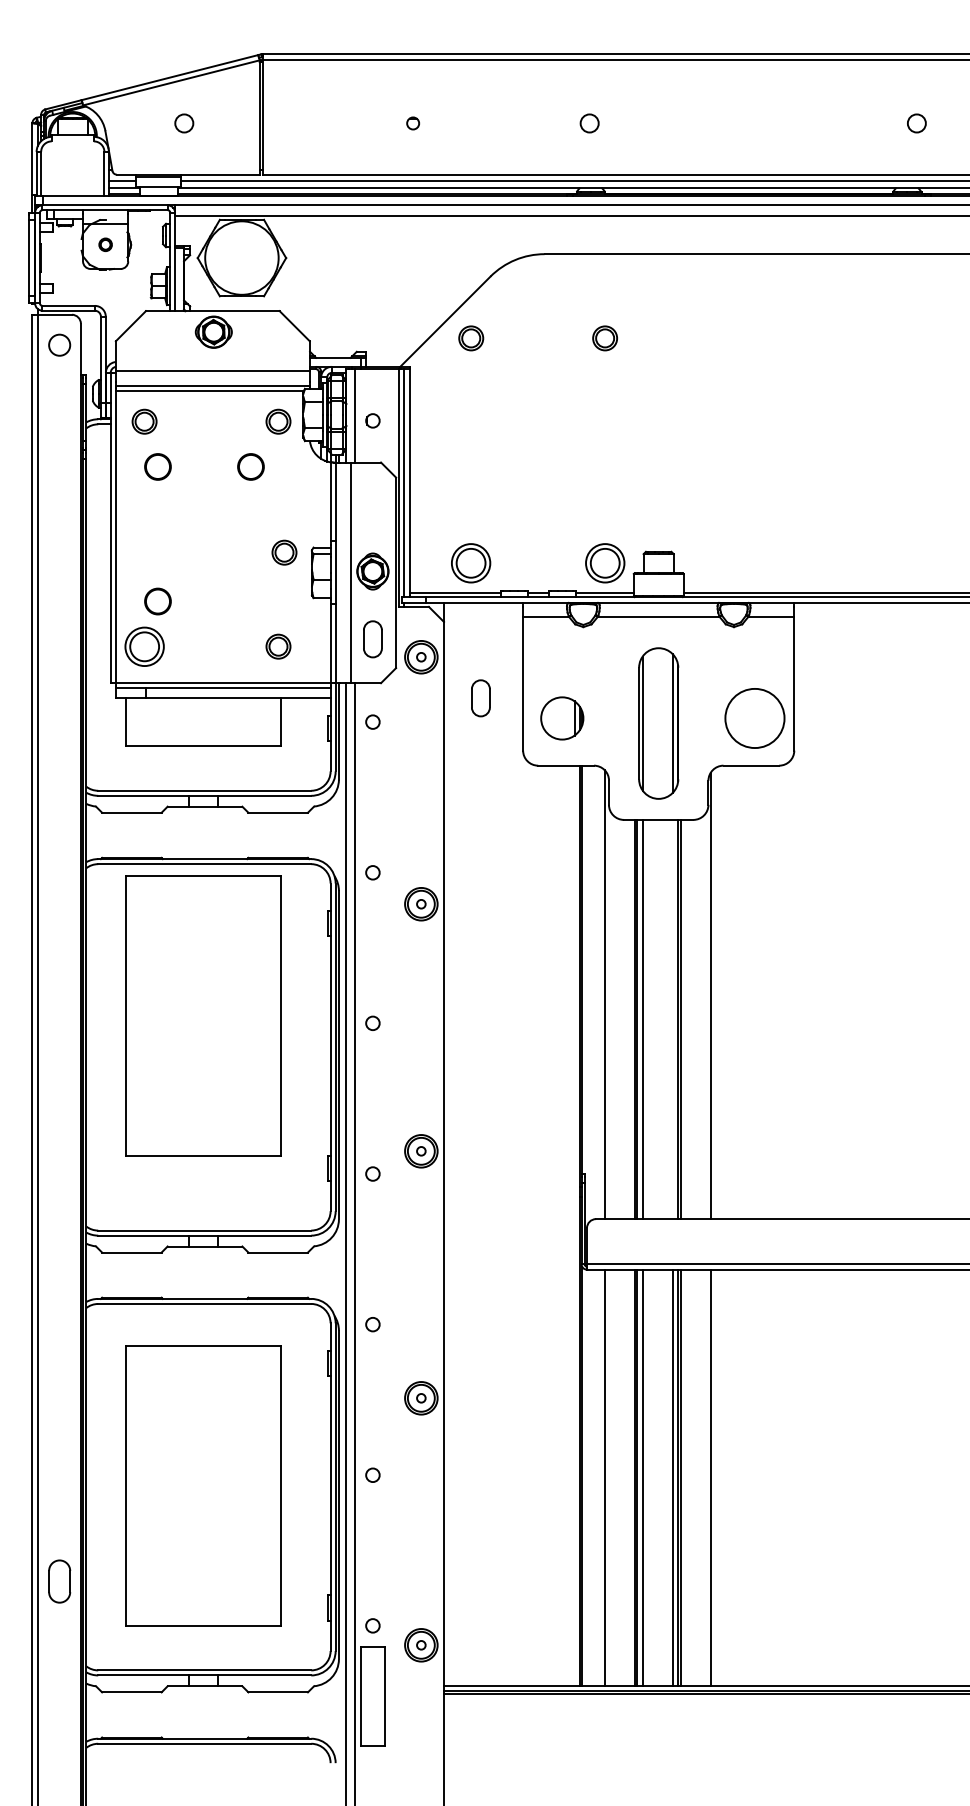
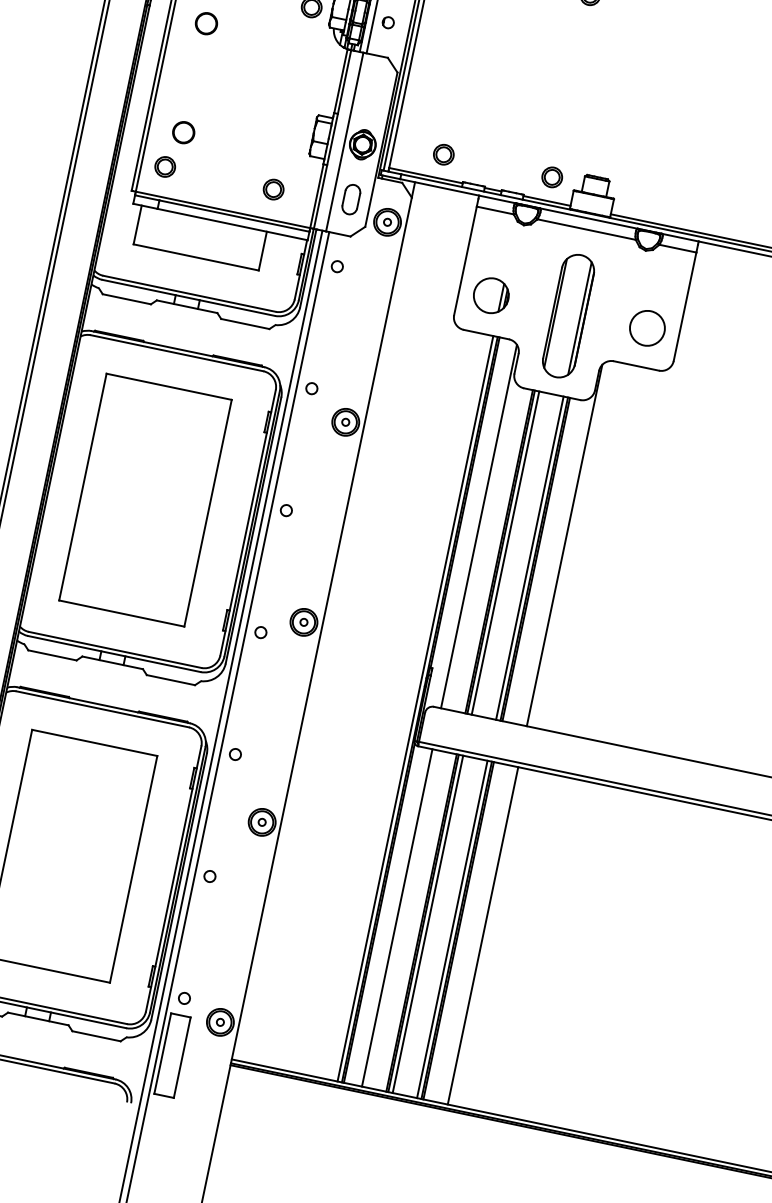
circle: (250, 466) -> (281, 38), removed
part: (284, 552) -> (294, 114), removed
part: (471, 563) -> (444, 154), size x0.62
part: (604, 563) -> (551, 177), size x0.62
part: (144, 646) -> (165, 166), size x0.62
part: (480, 698) -> (428, 265), removed
circle: (755, 718) -> (647, 328), size x0.71
part: (203, 1015) -> (145, 499), moved
line: (672, 1019) -> (529, 558), added
line: (574, 1225) -> (415, 708), added

